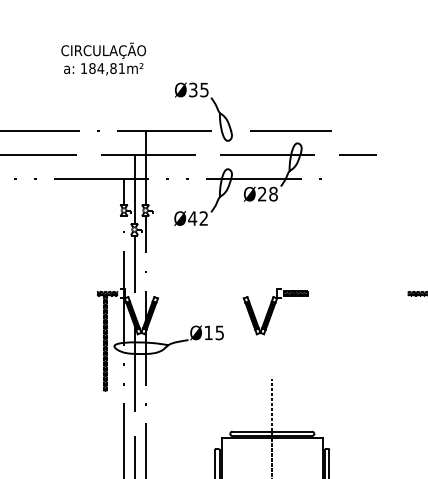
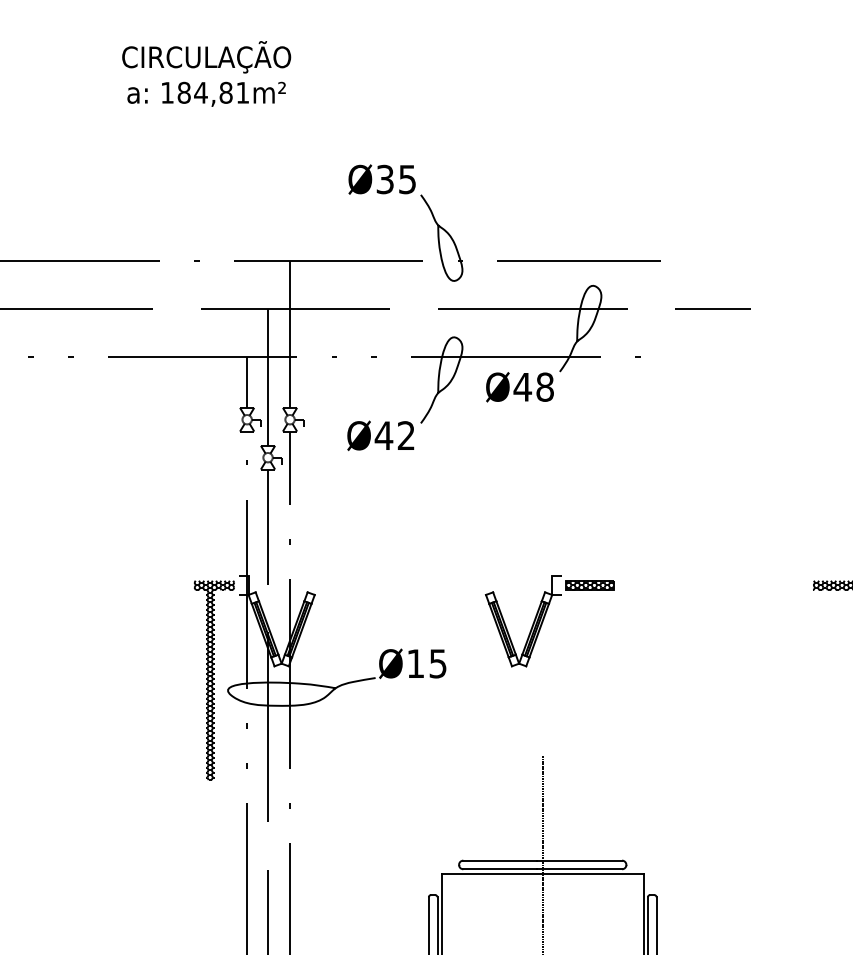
text: (103, 58) -> (206, 72), moved
text: (261, 193) -> (521, 385), Ø28 -> Ø48

